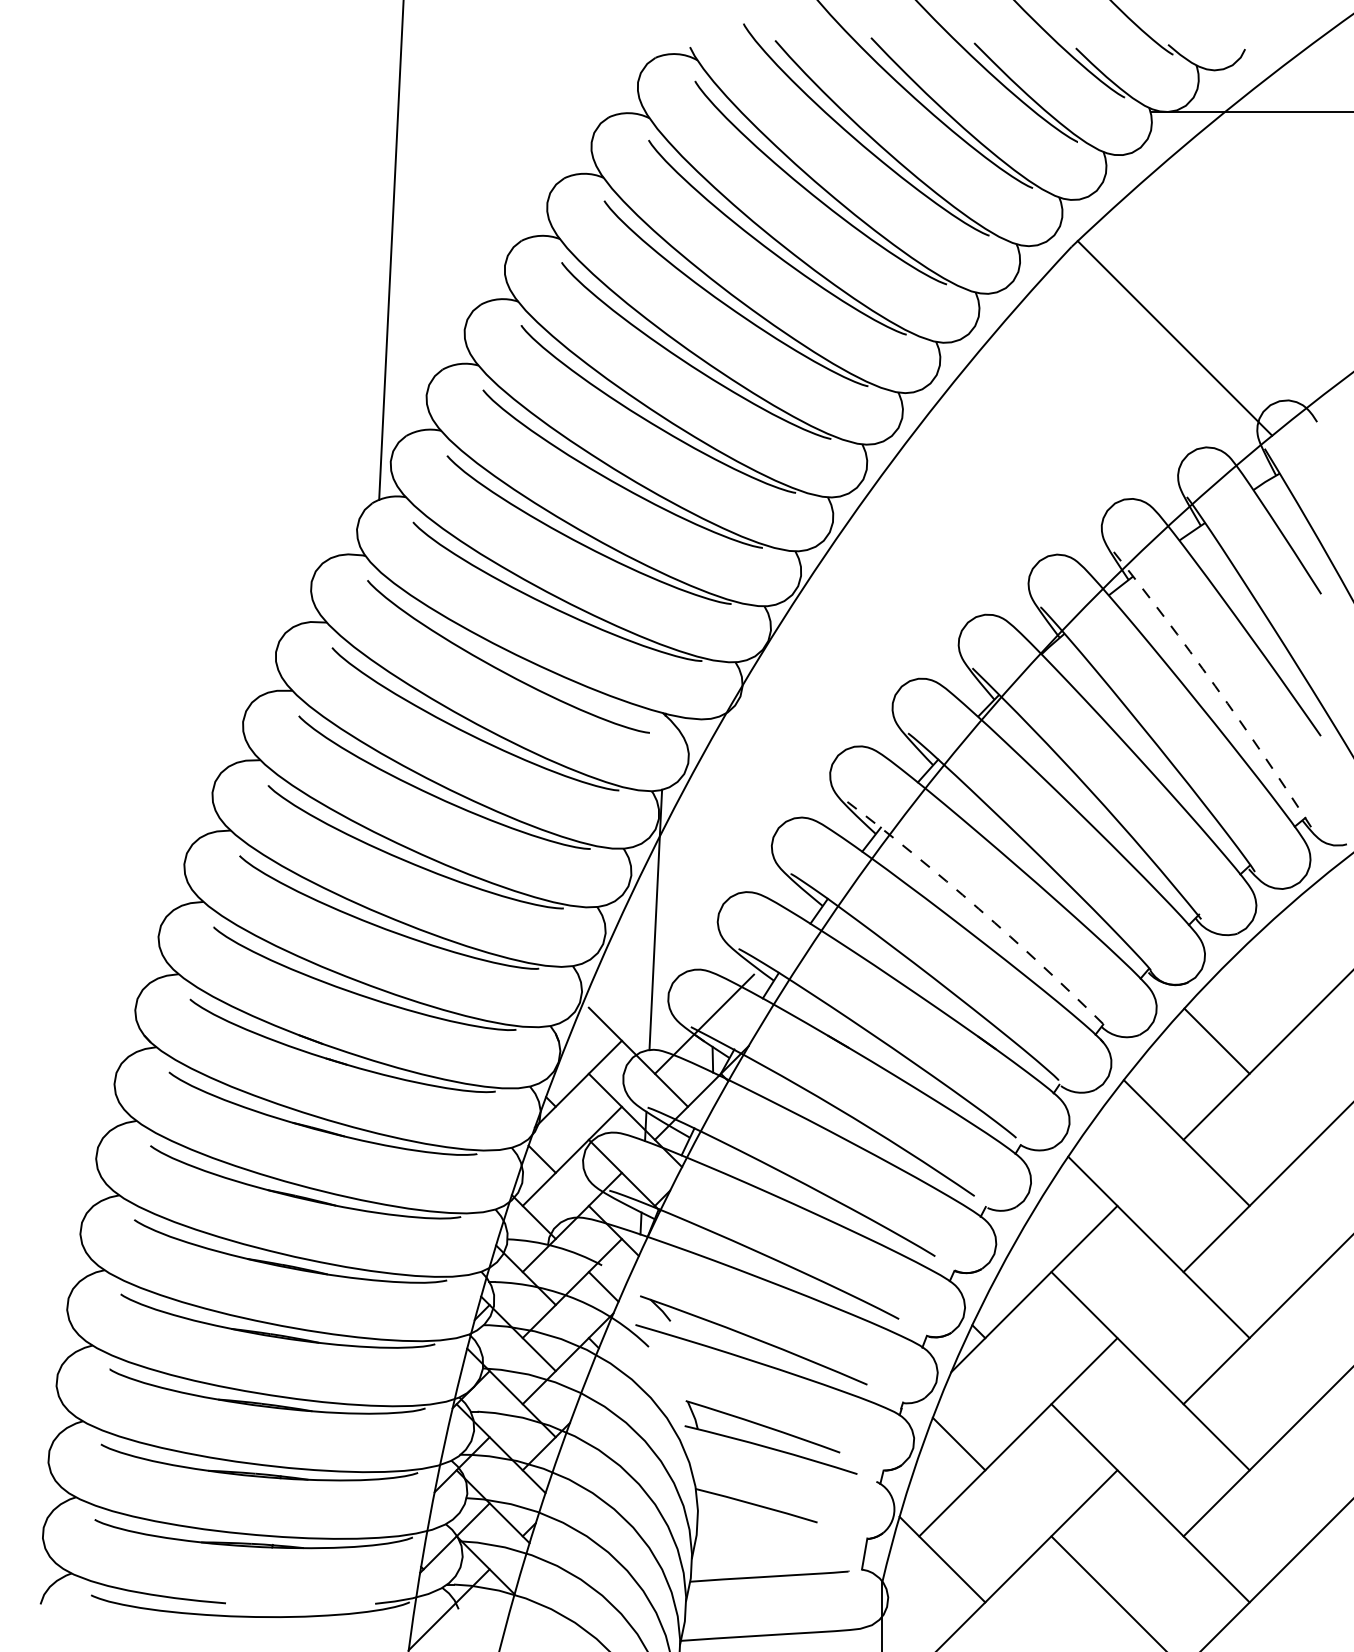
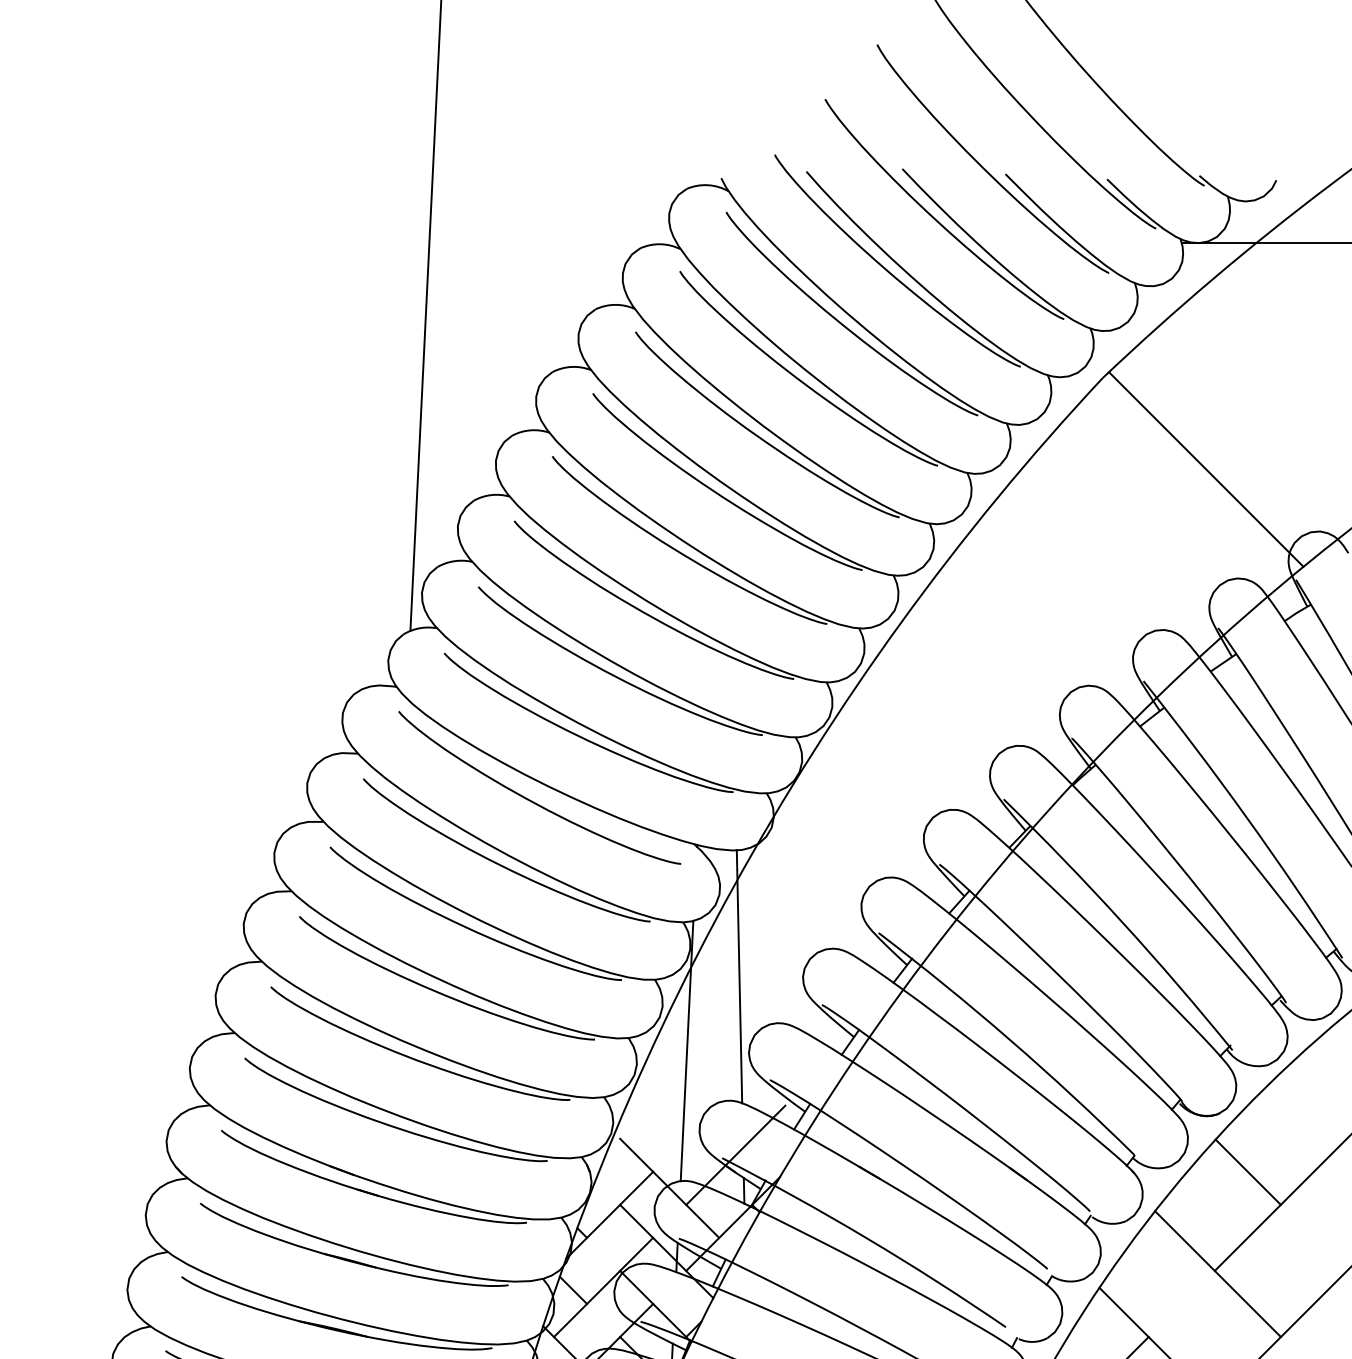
arc: (1215, 686) -> (1246, 817), dashed -> solid
line: (707, 845) -> (738, 976), added
arc: (978, 908) -> (1009, 1039), dashed -> solid

